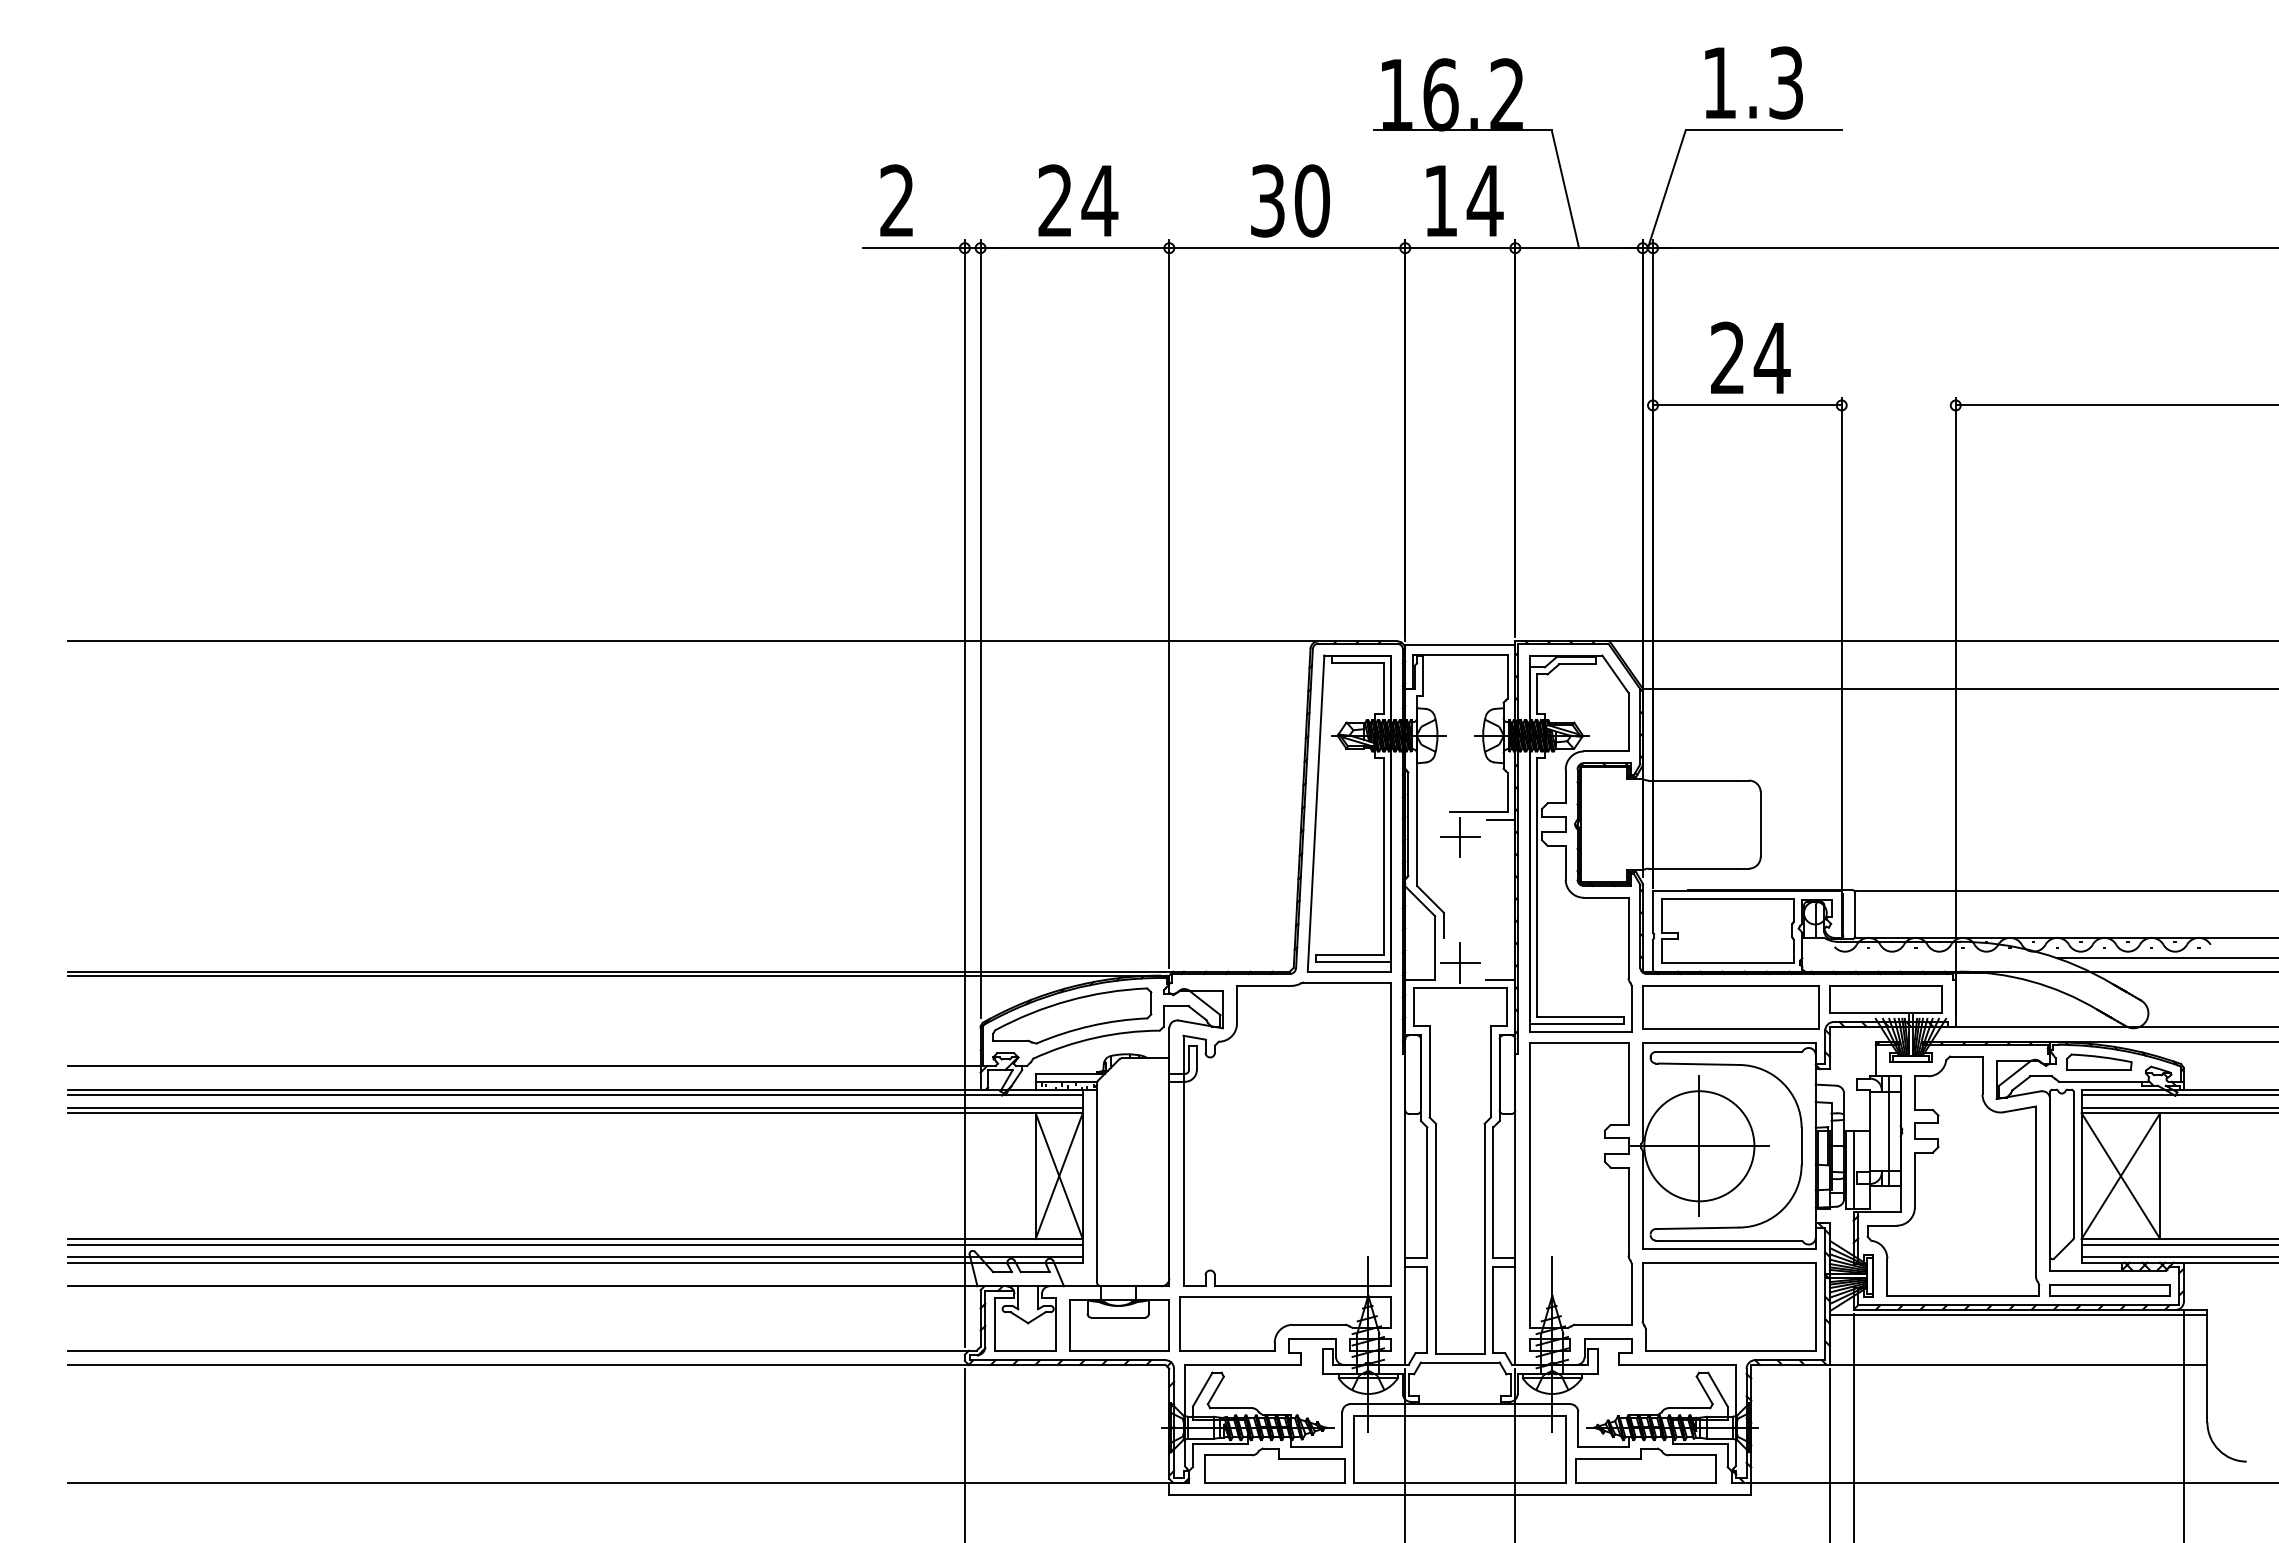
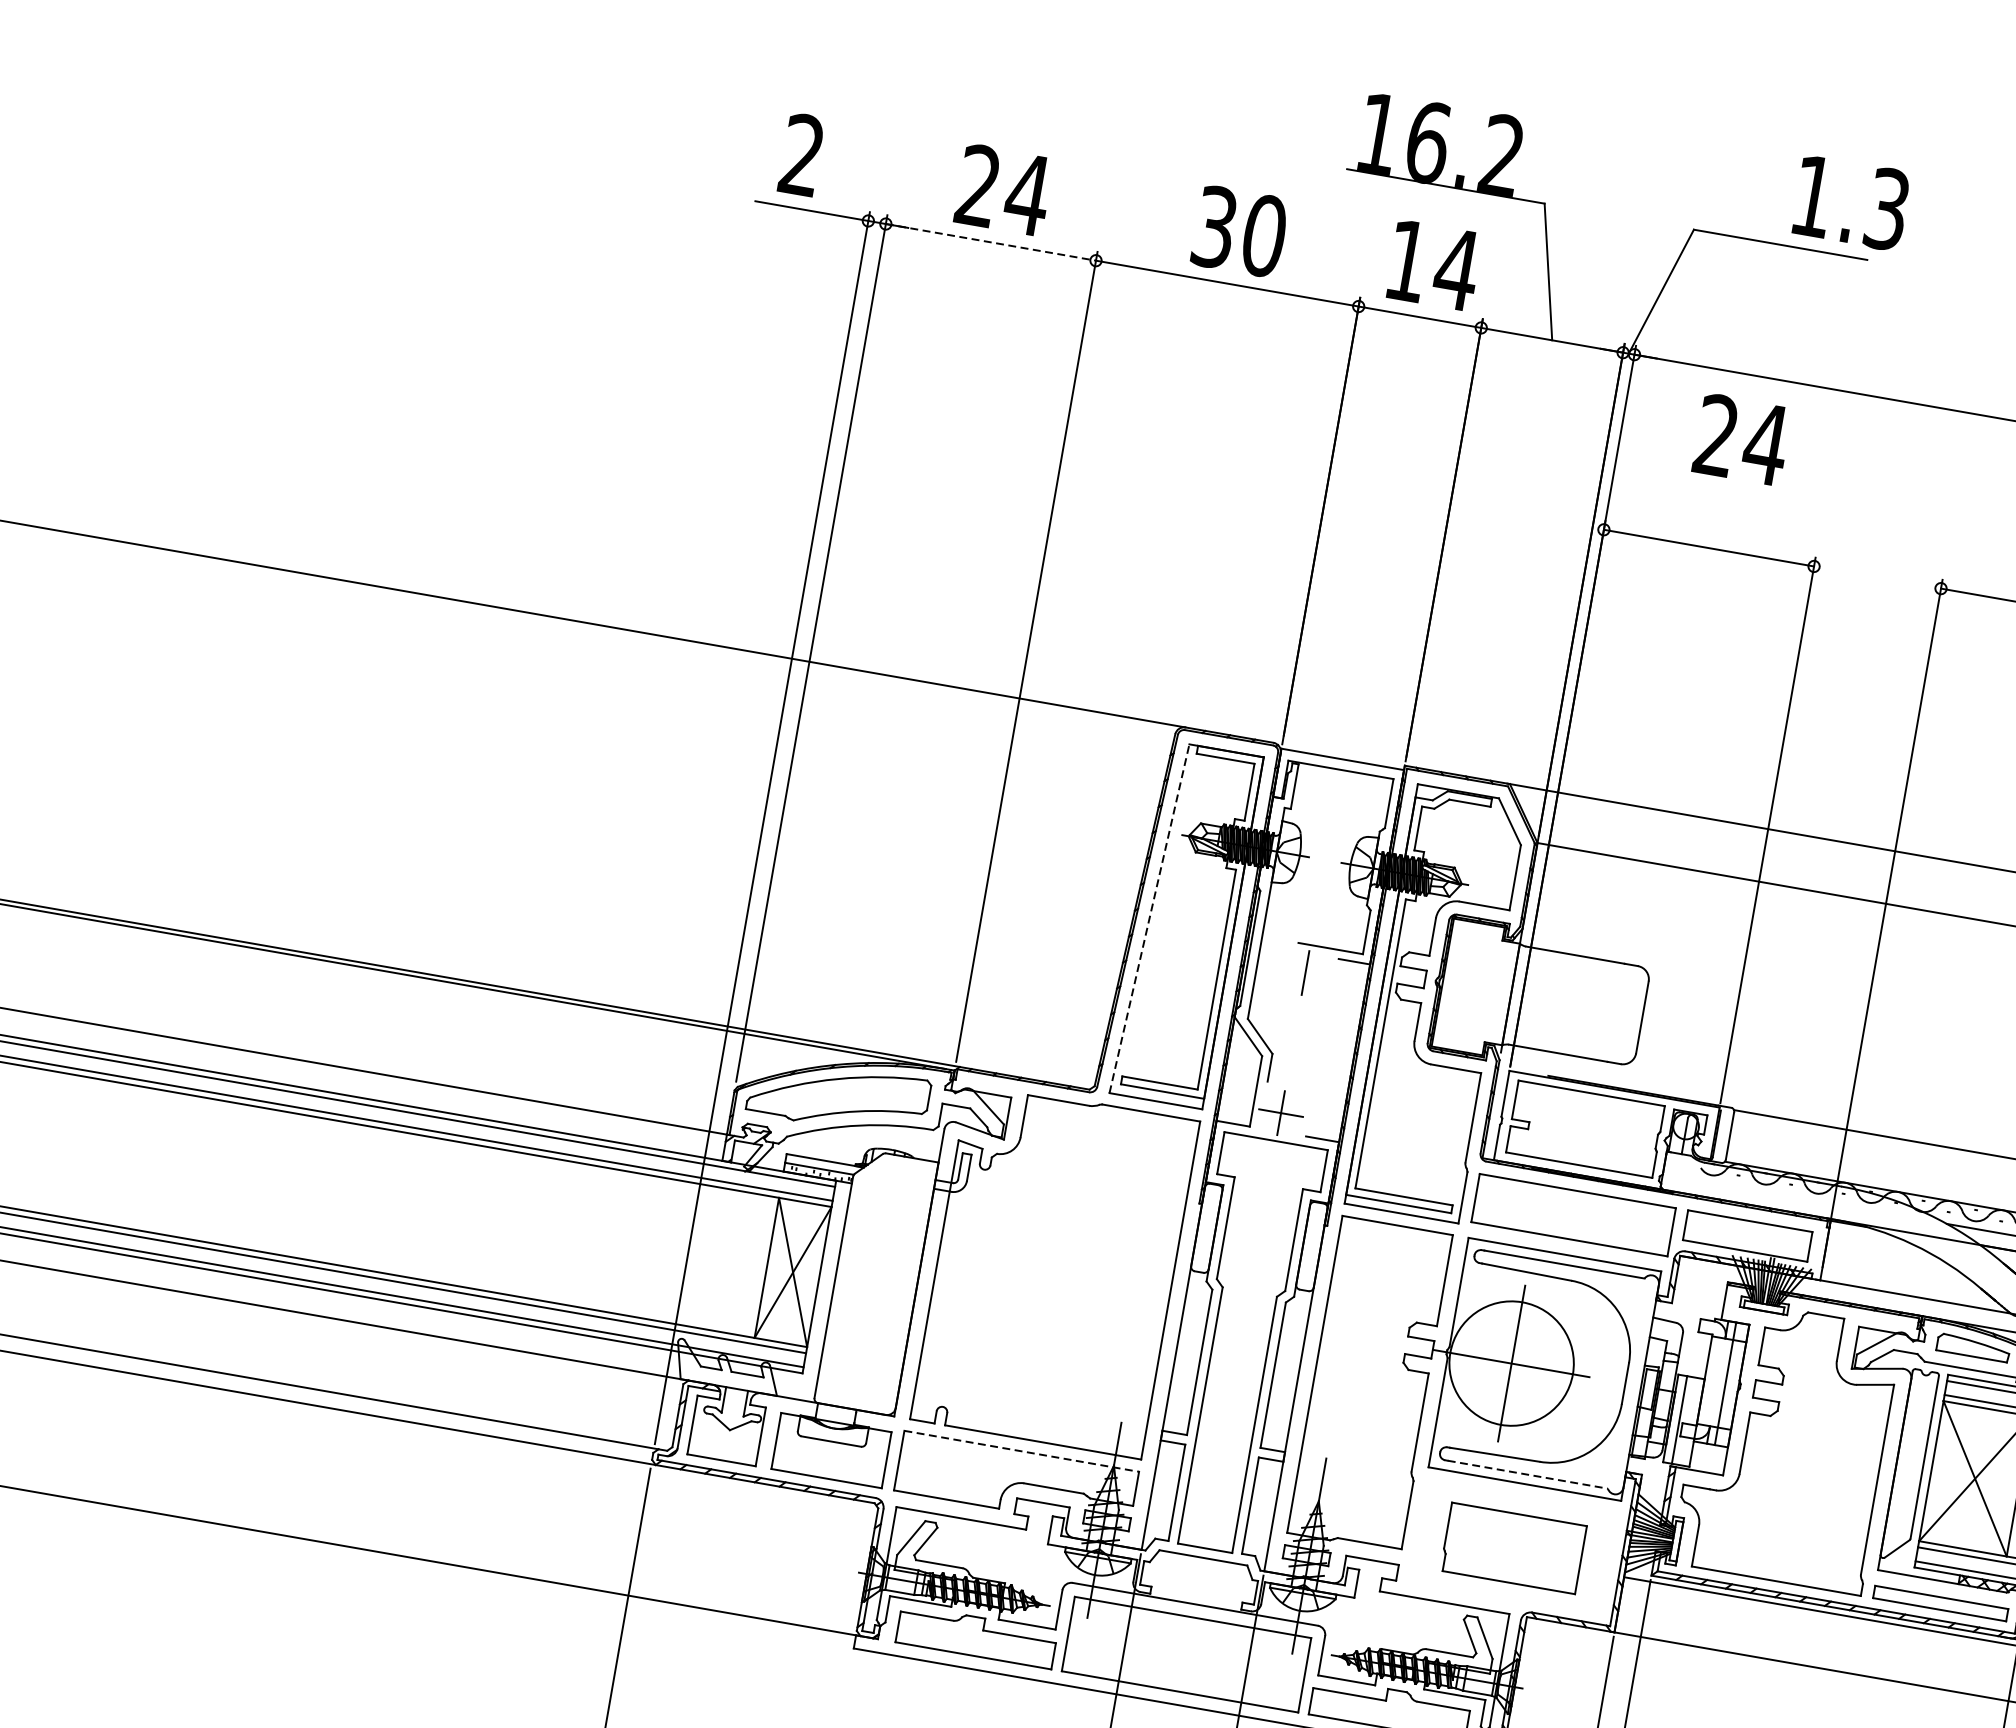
text: (1753, 82) -> (1850, 202), moved
line: (1075, 248) -> (991, 242), solid -> dashed
text: (1750, 357) -> (1741, 439), moved
line: (1316, 813) -> (1149, 918), solid -> dashed
line: (1459, 837) -> (1304, 973), removed
line: (1730, 1240) -> (1527, 1474), solid -> dashed
line: (1286, 1297) -> (1022, 1451), solid -> dashed
part: (1728, 1306) -> (1512, 1547), size x0.7

